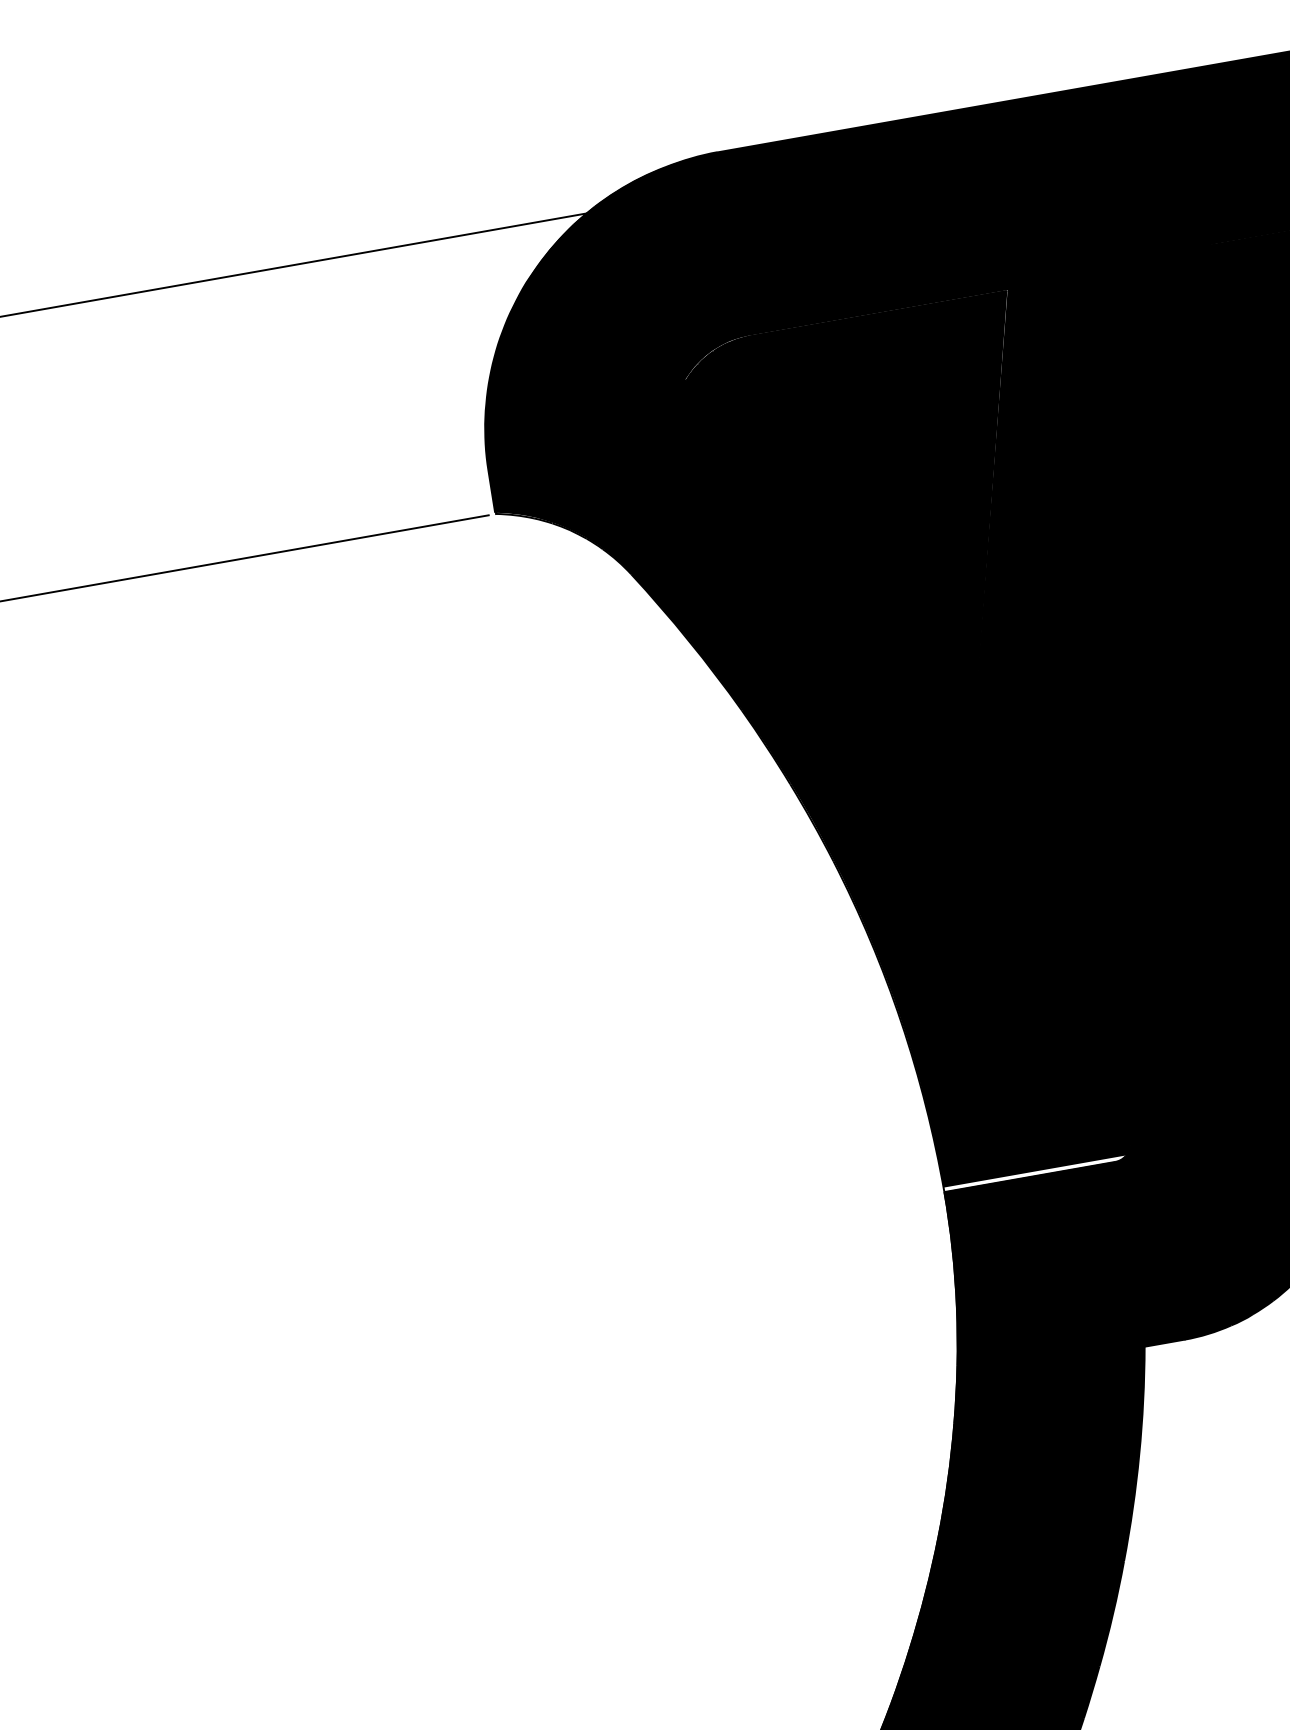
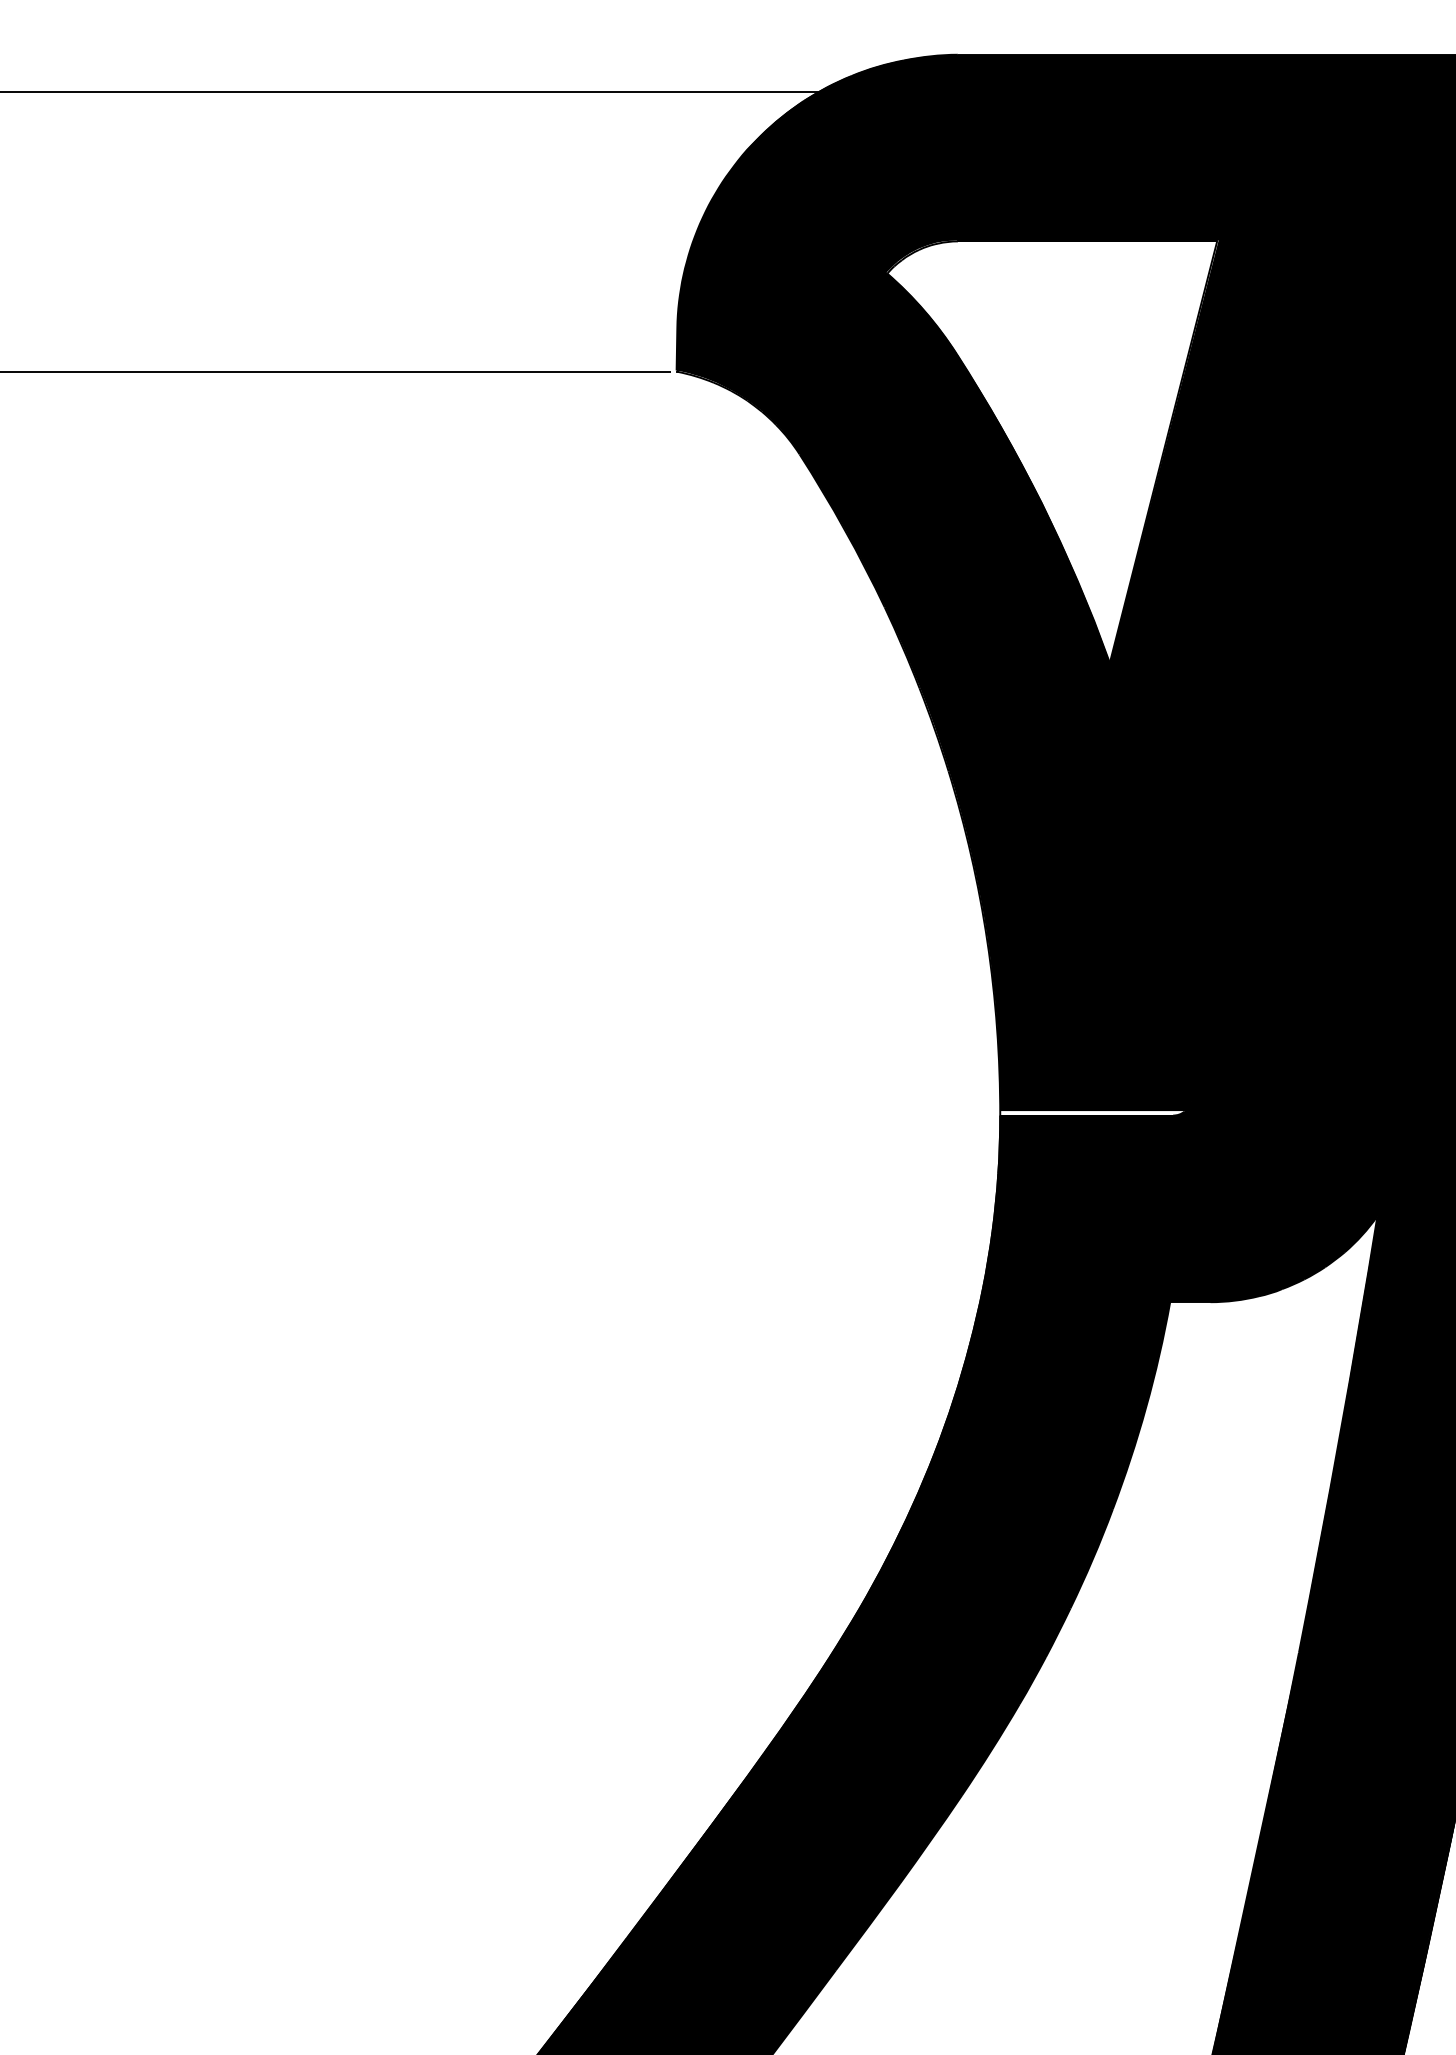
fill: (880, 528) -> (1052, 452), removed

